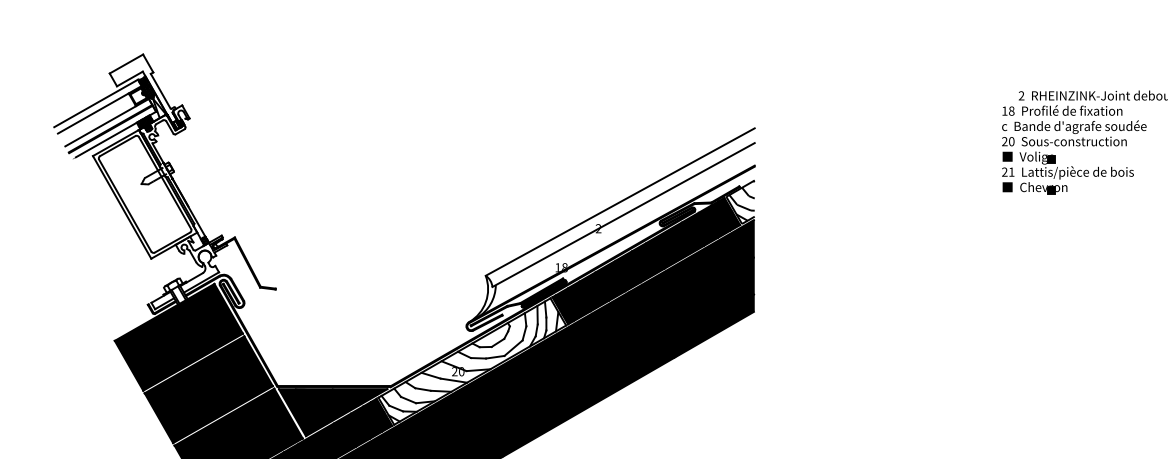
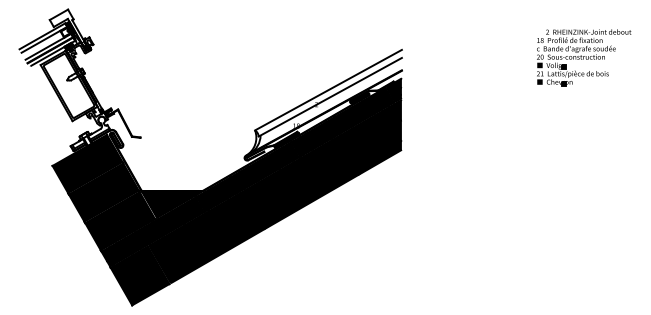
fill: (739, 202) -> (393, 90), added
fill: (471, 360) -> (247, 176), added

